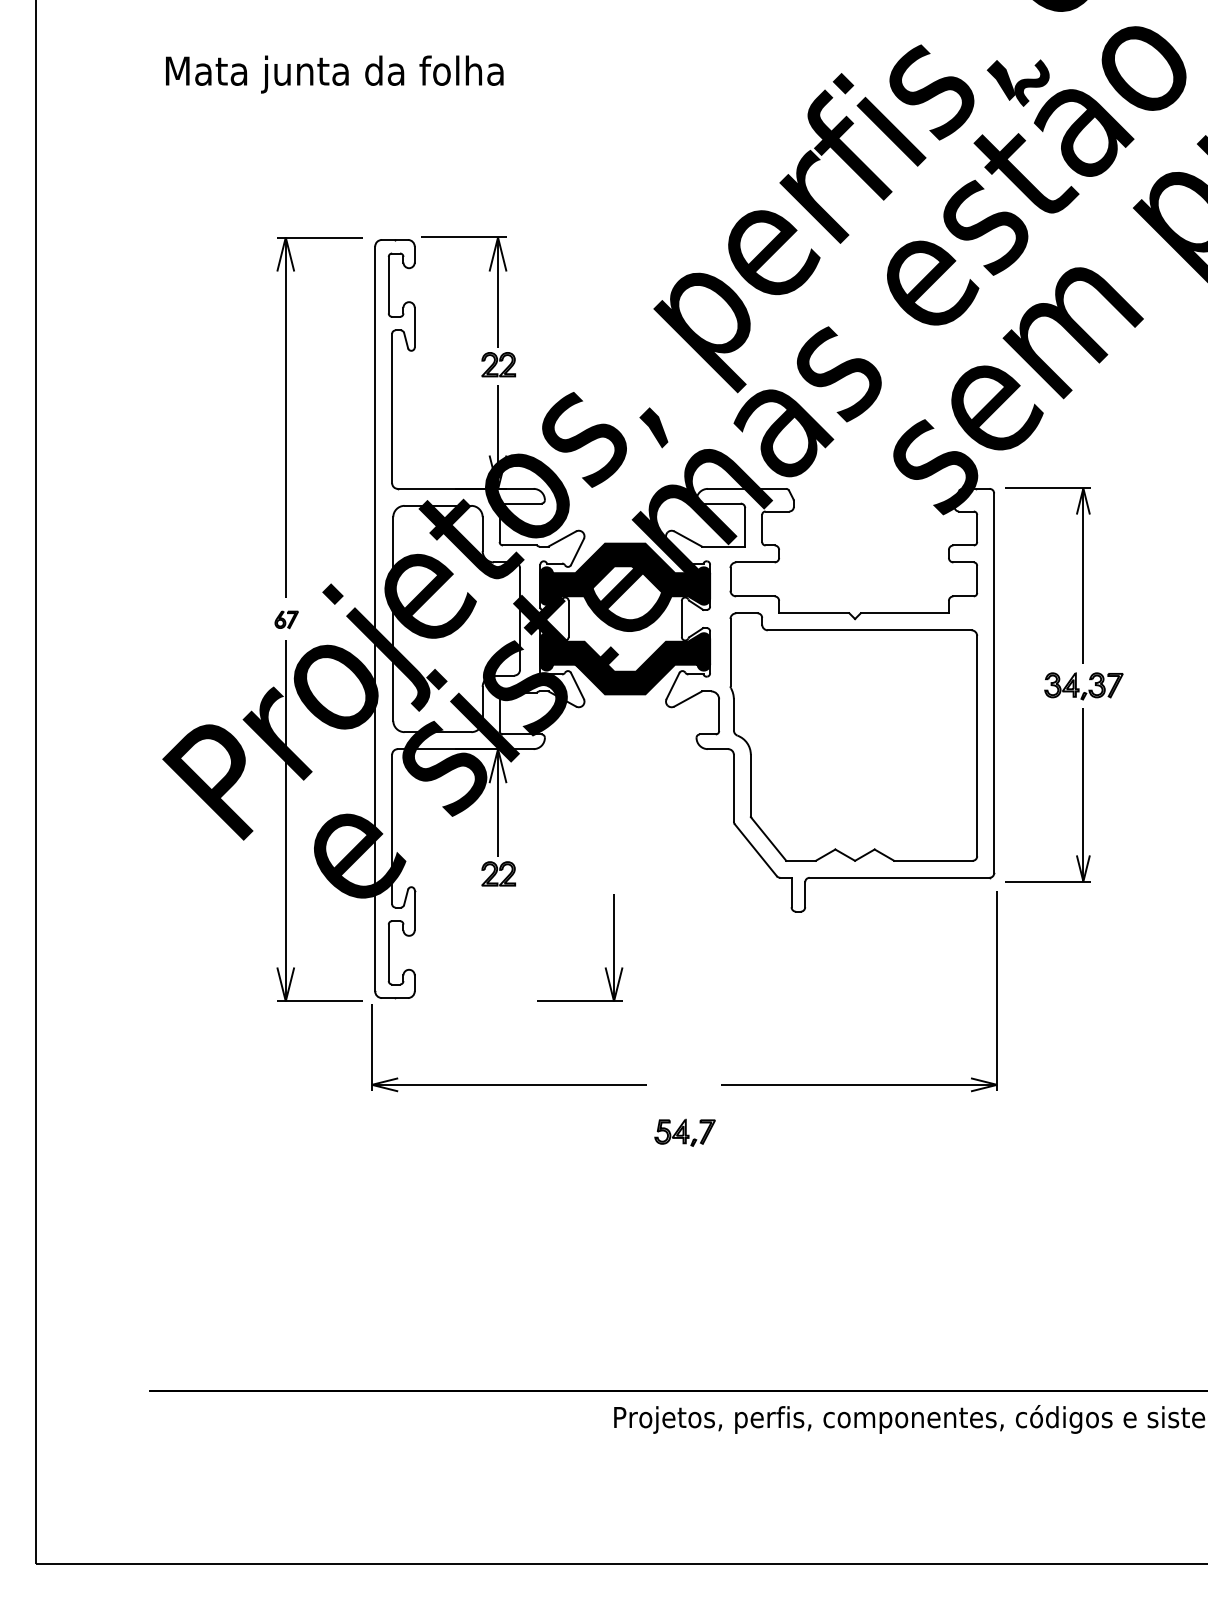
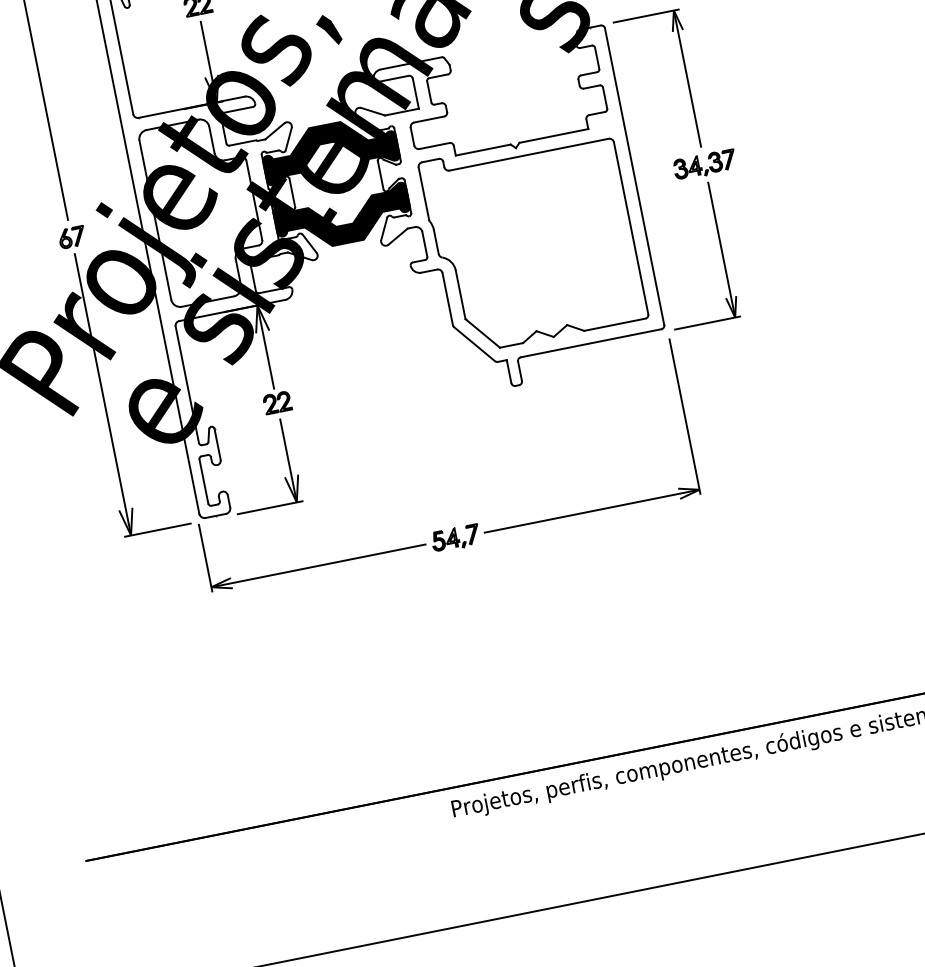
part: (286, 619) -> (72, 237), size x1.43
part: (604, 968) -> (284, 478), moved
part: (684, 1132) -> (455, 538), moved

